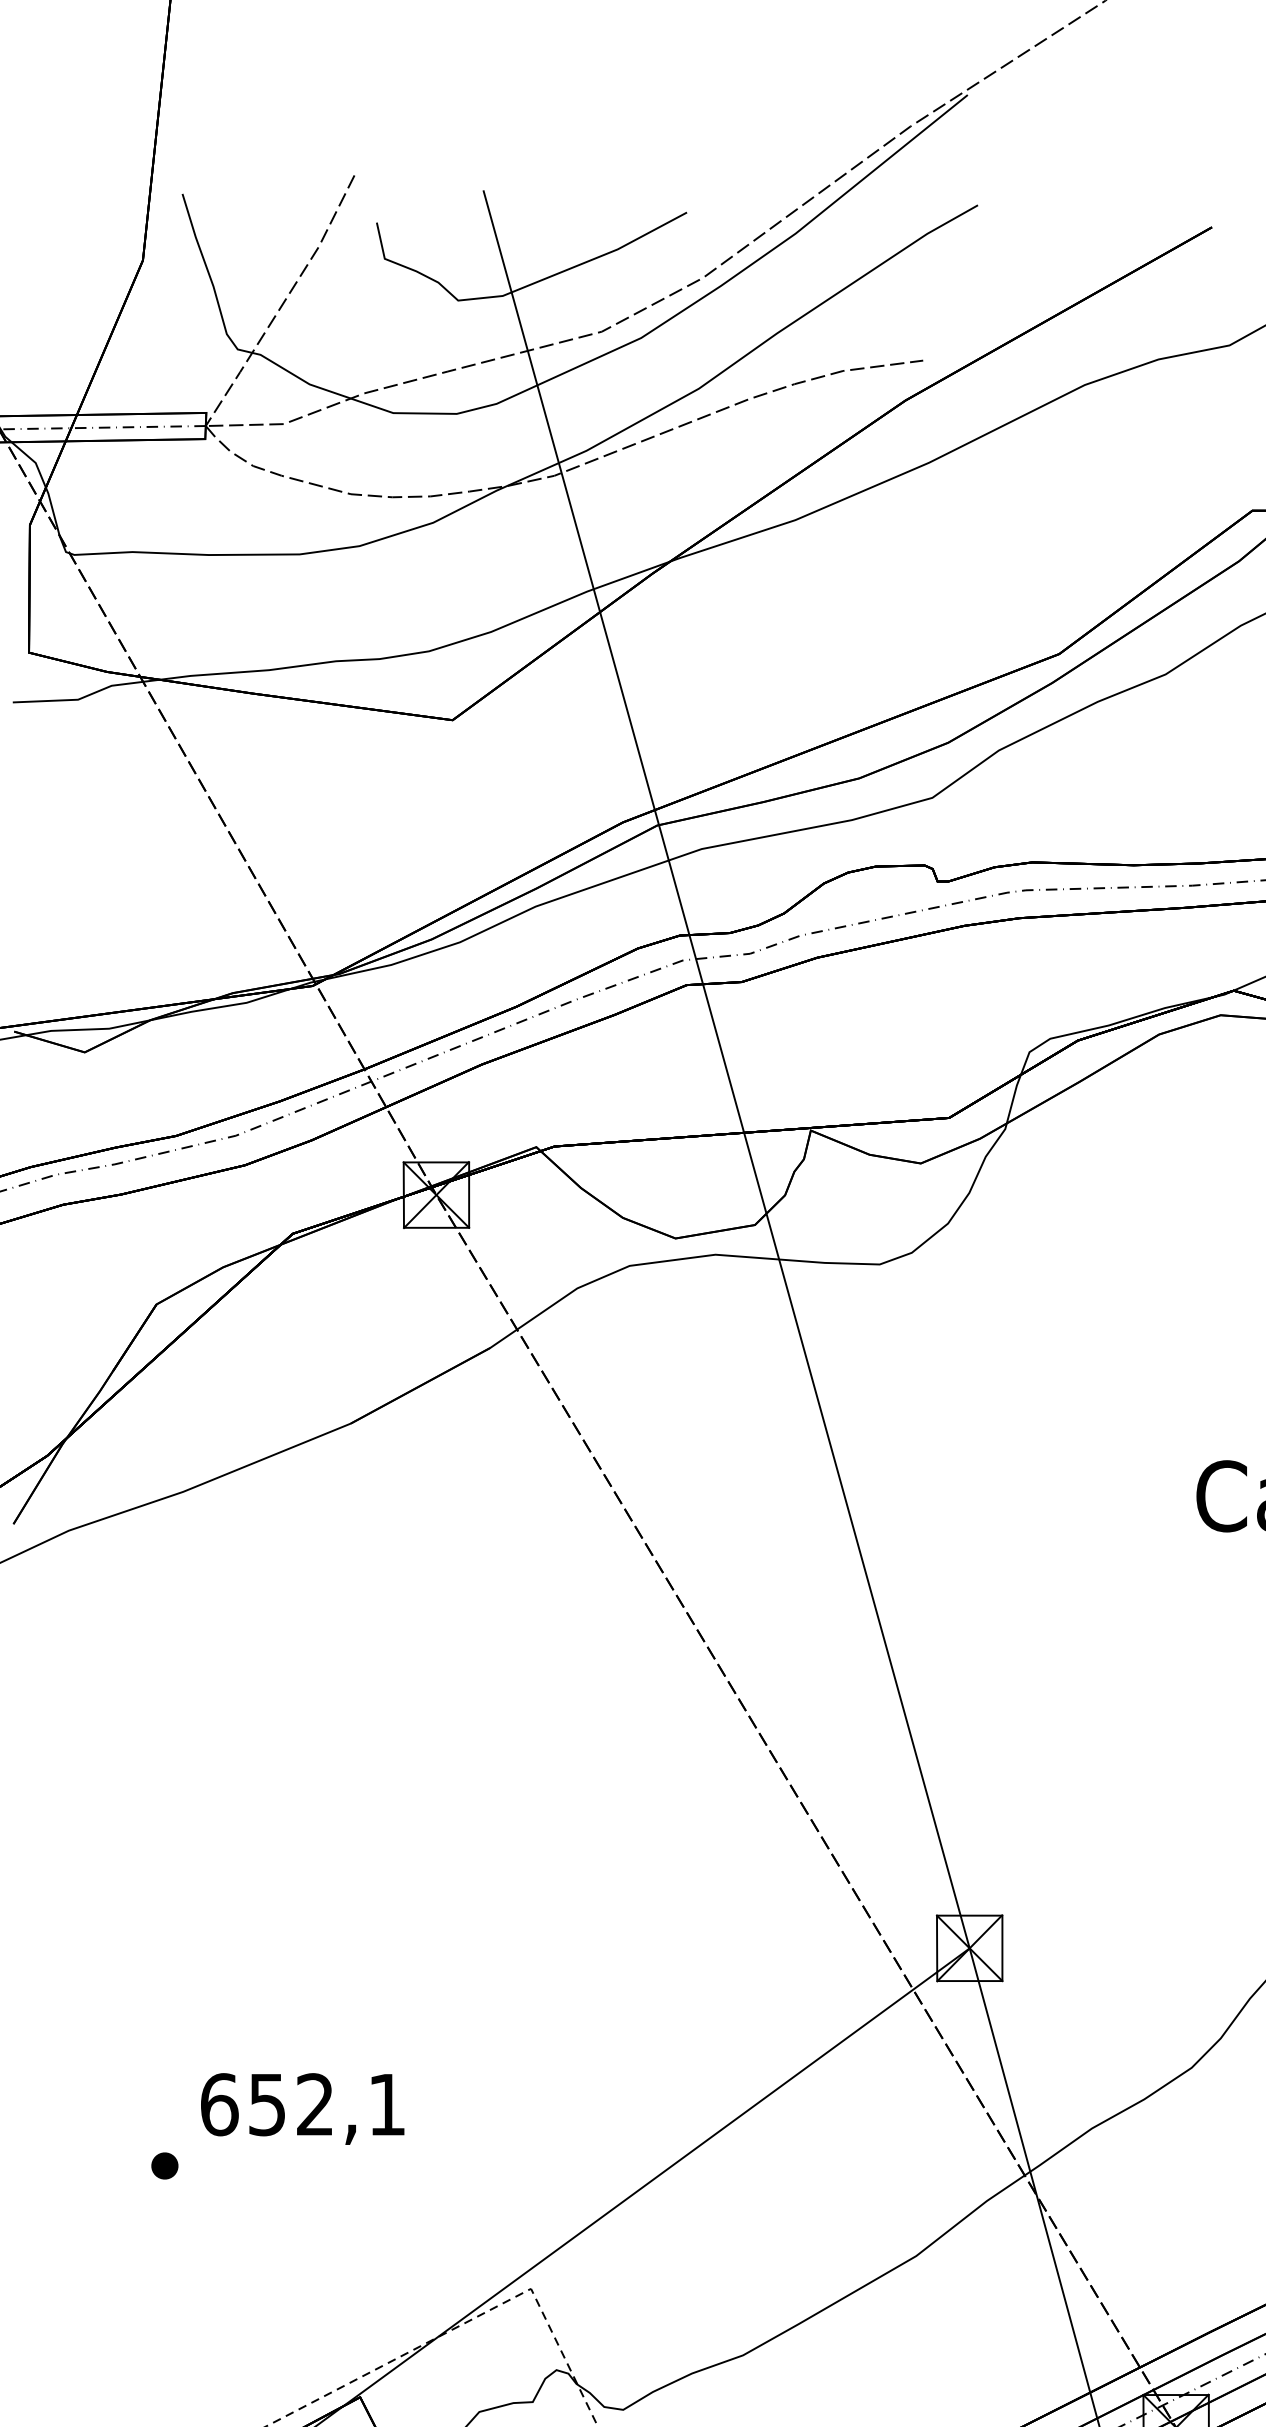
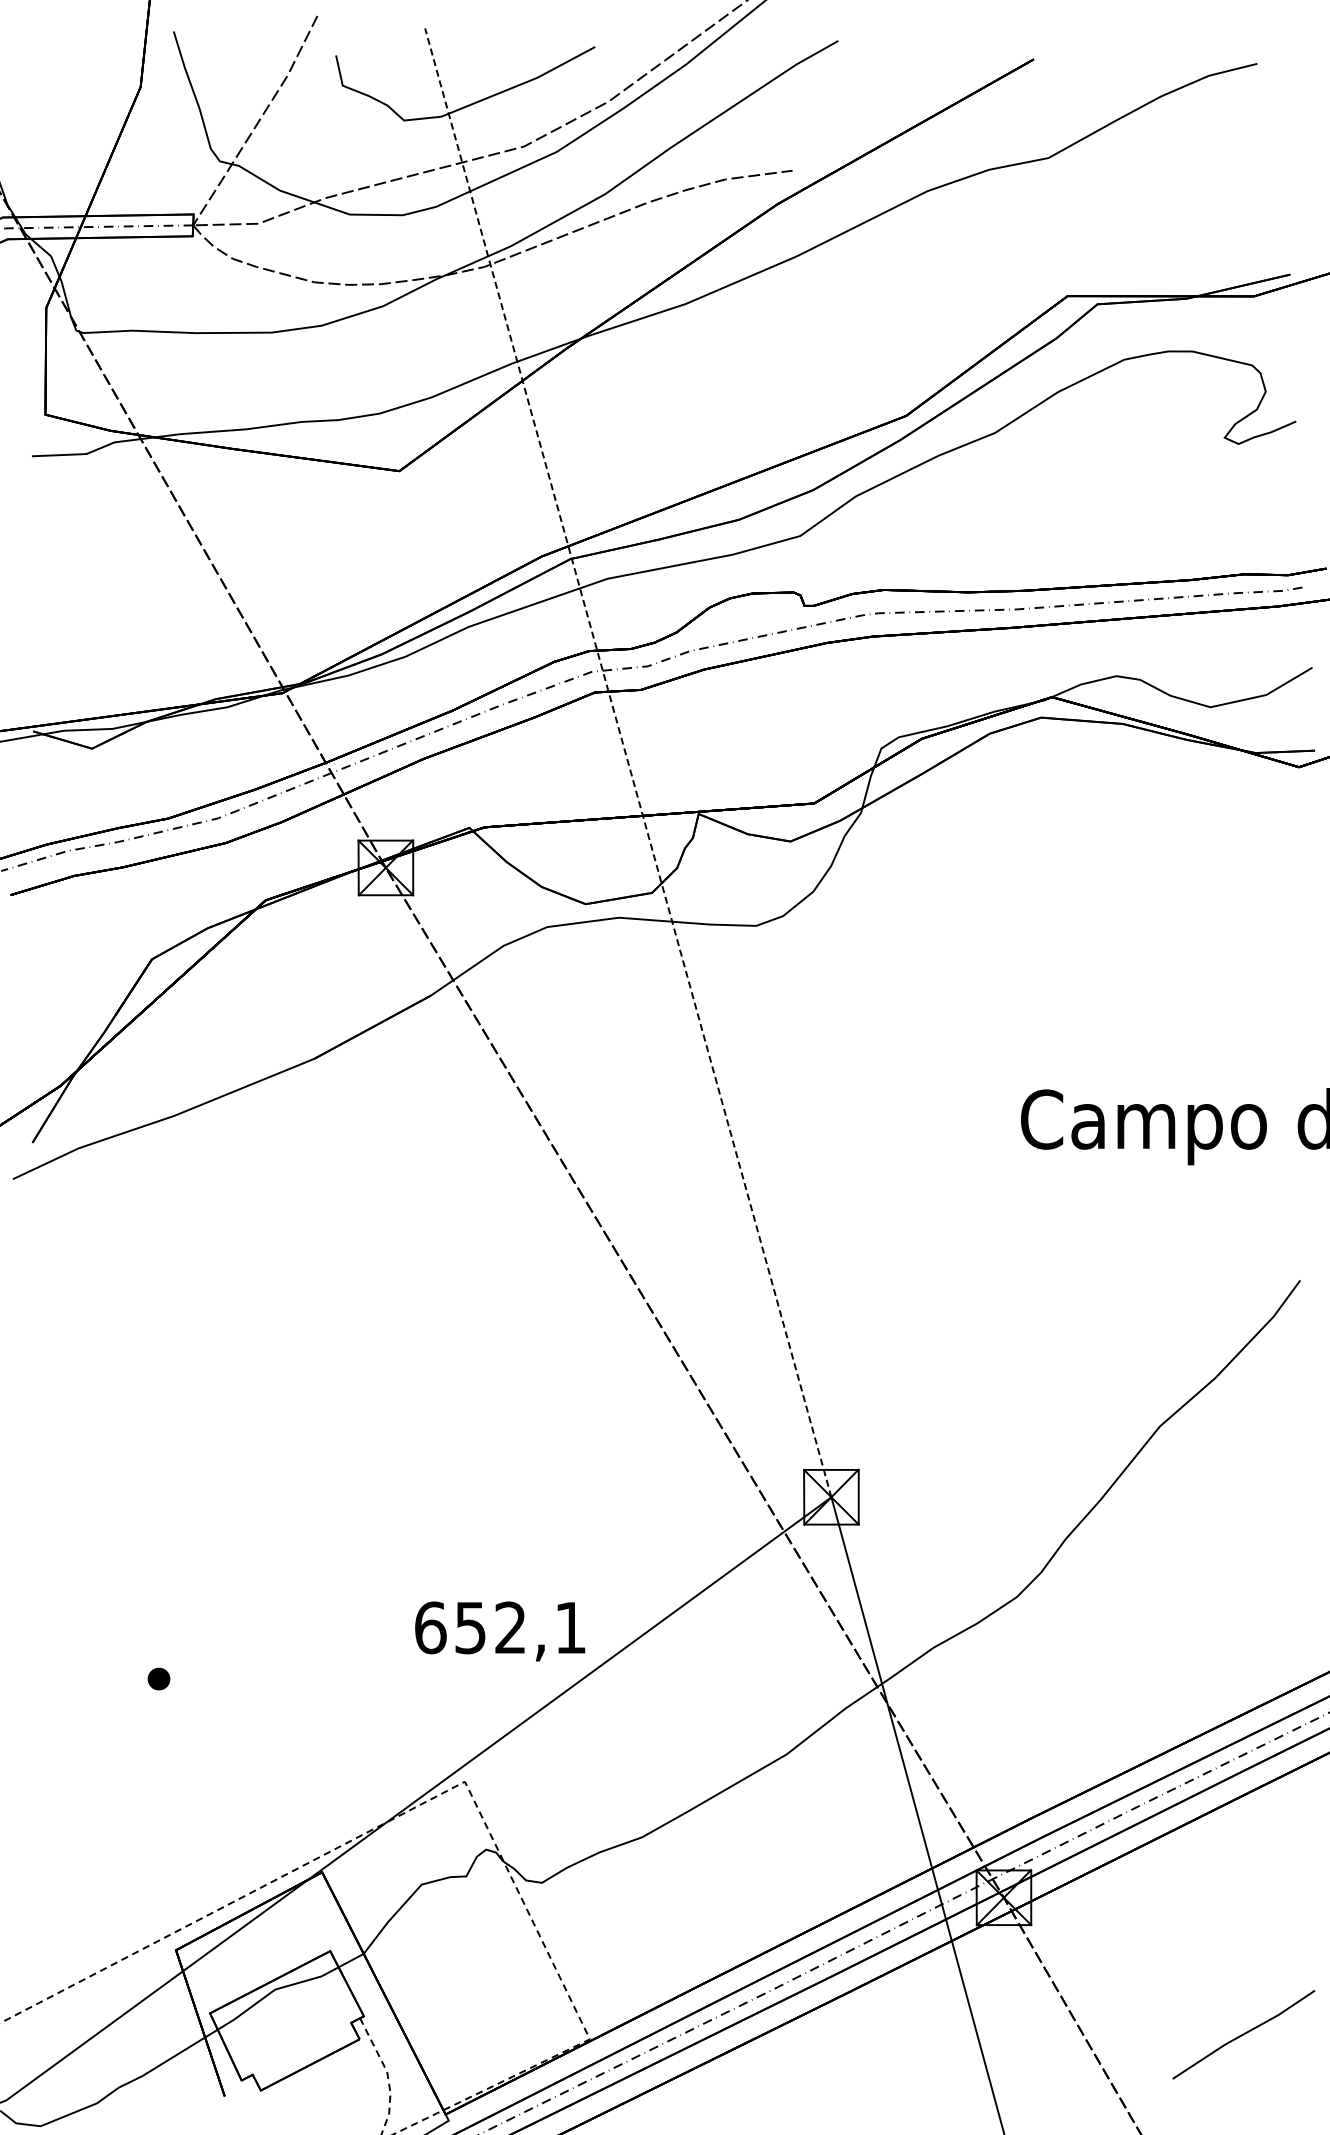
line: (726, 1068) -> (628, 762), solid -> dashed
text: (303, 2109) -> (500, 1631), moved

